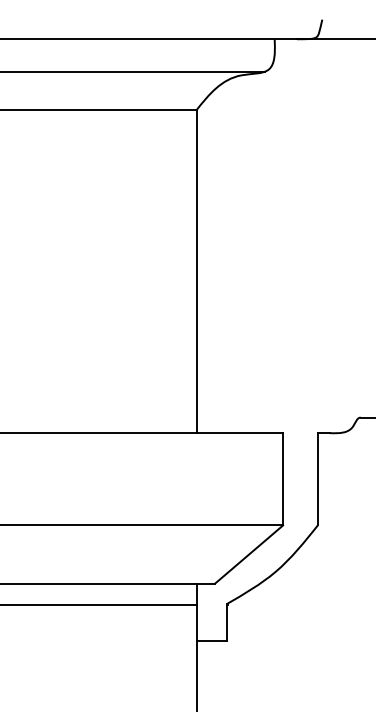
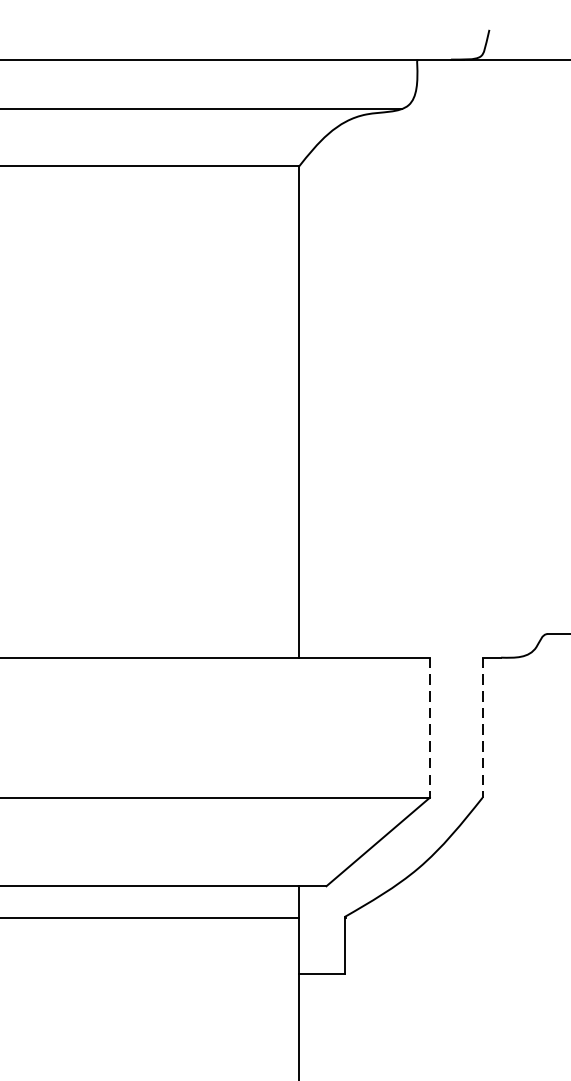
line: (283, 479) -> (430, 727), solid -> dashed
line: (317, 479) -> (482, 727), solid -> dashed

